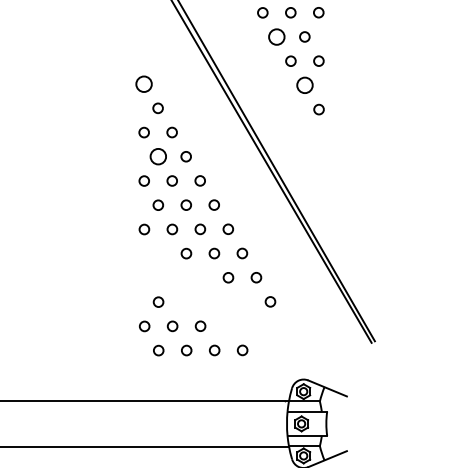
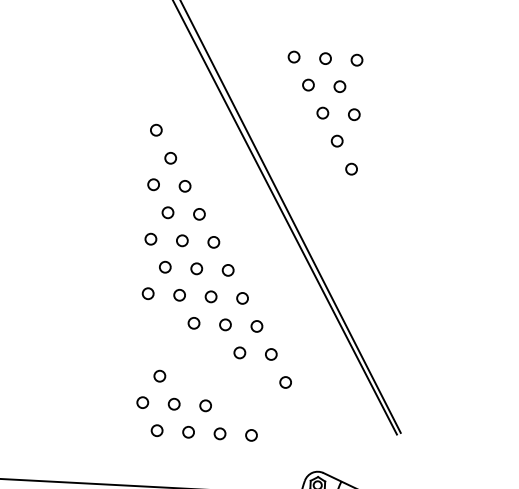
circle: (276, 36) -> (308, 84), size x0.62
circle: (143, 83) -> (155, 129), size x0.62
circle: (304, 85) -> (336, 141), size x0.62
circle: (157, 156) -> (167, 212), size x0.62

